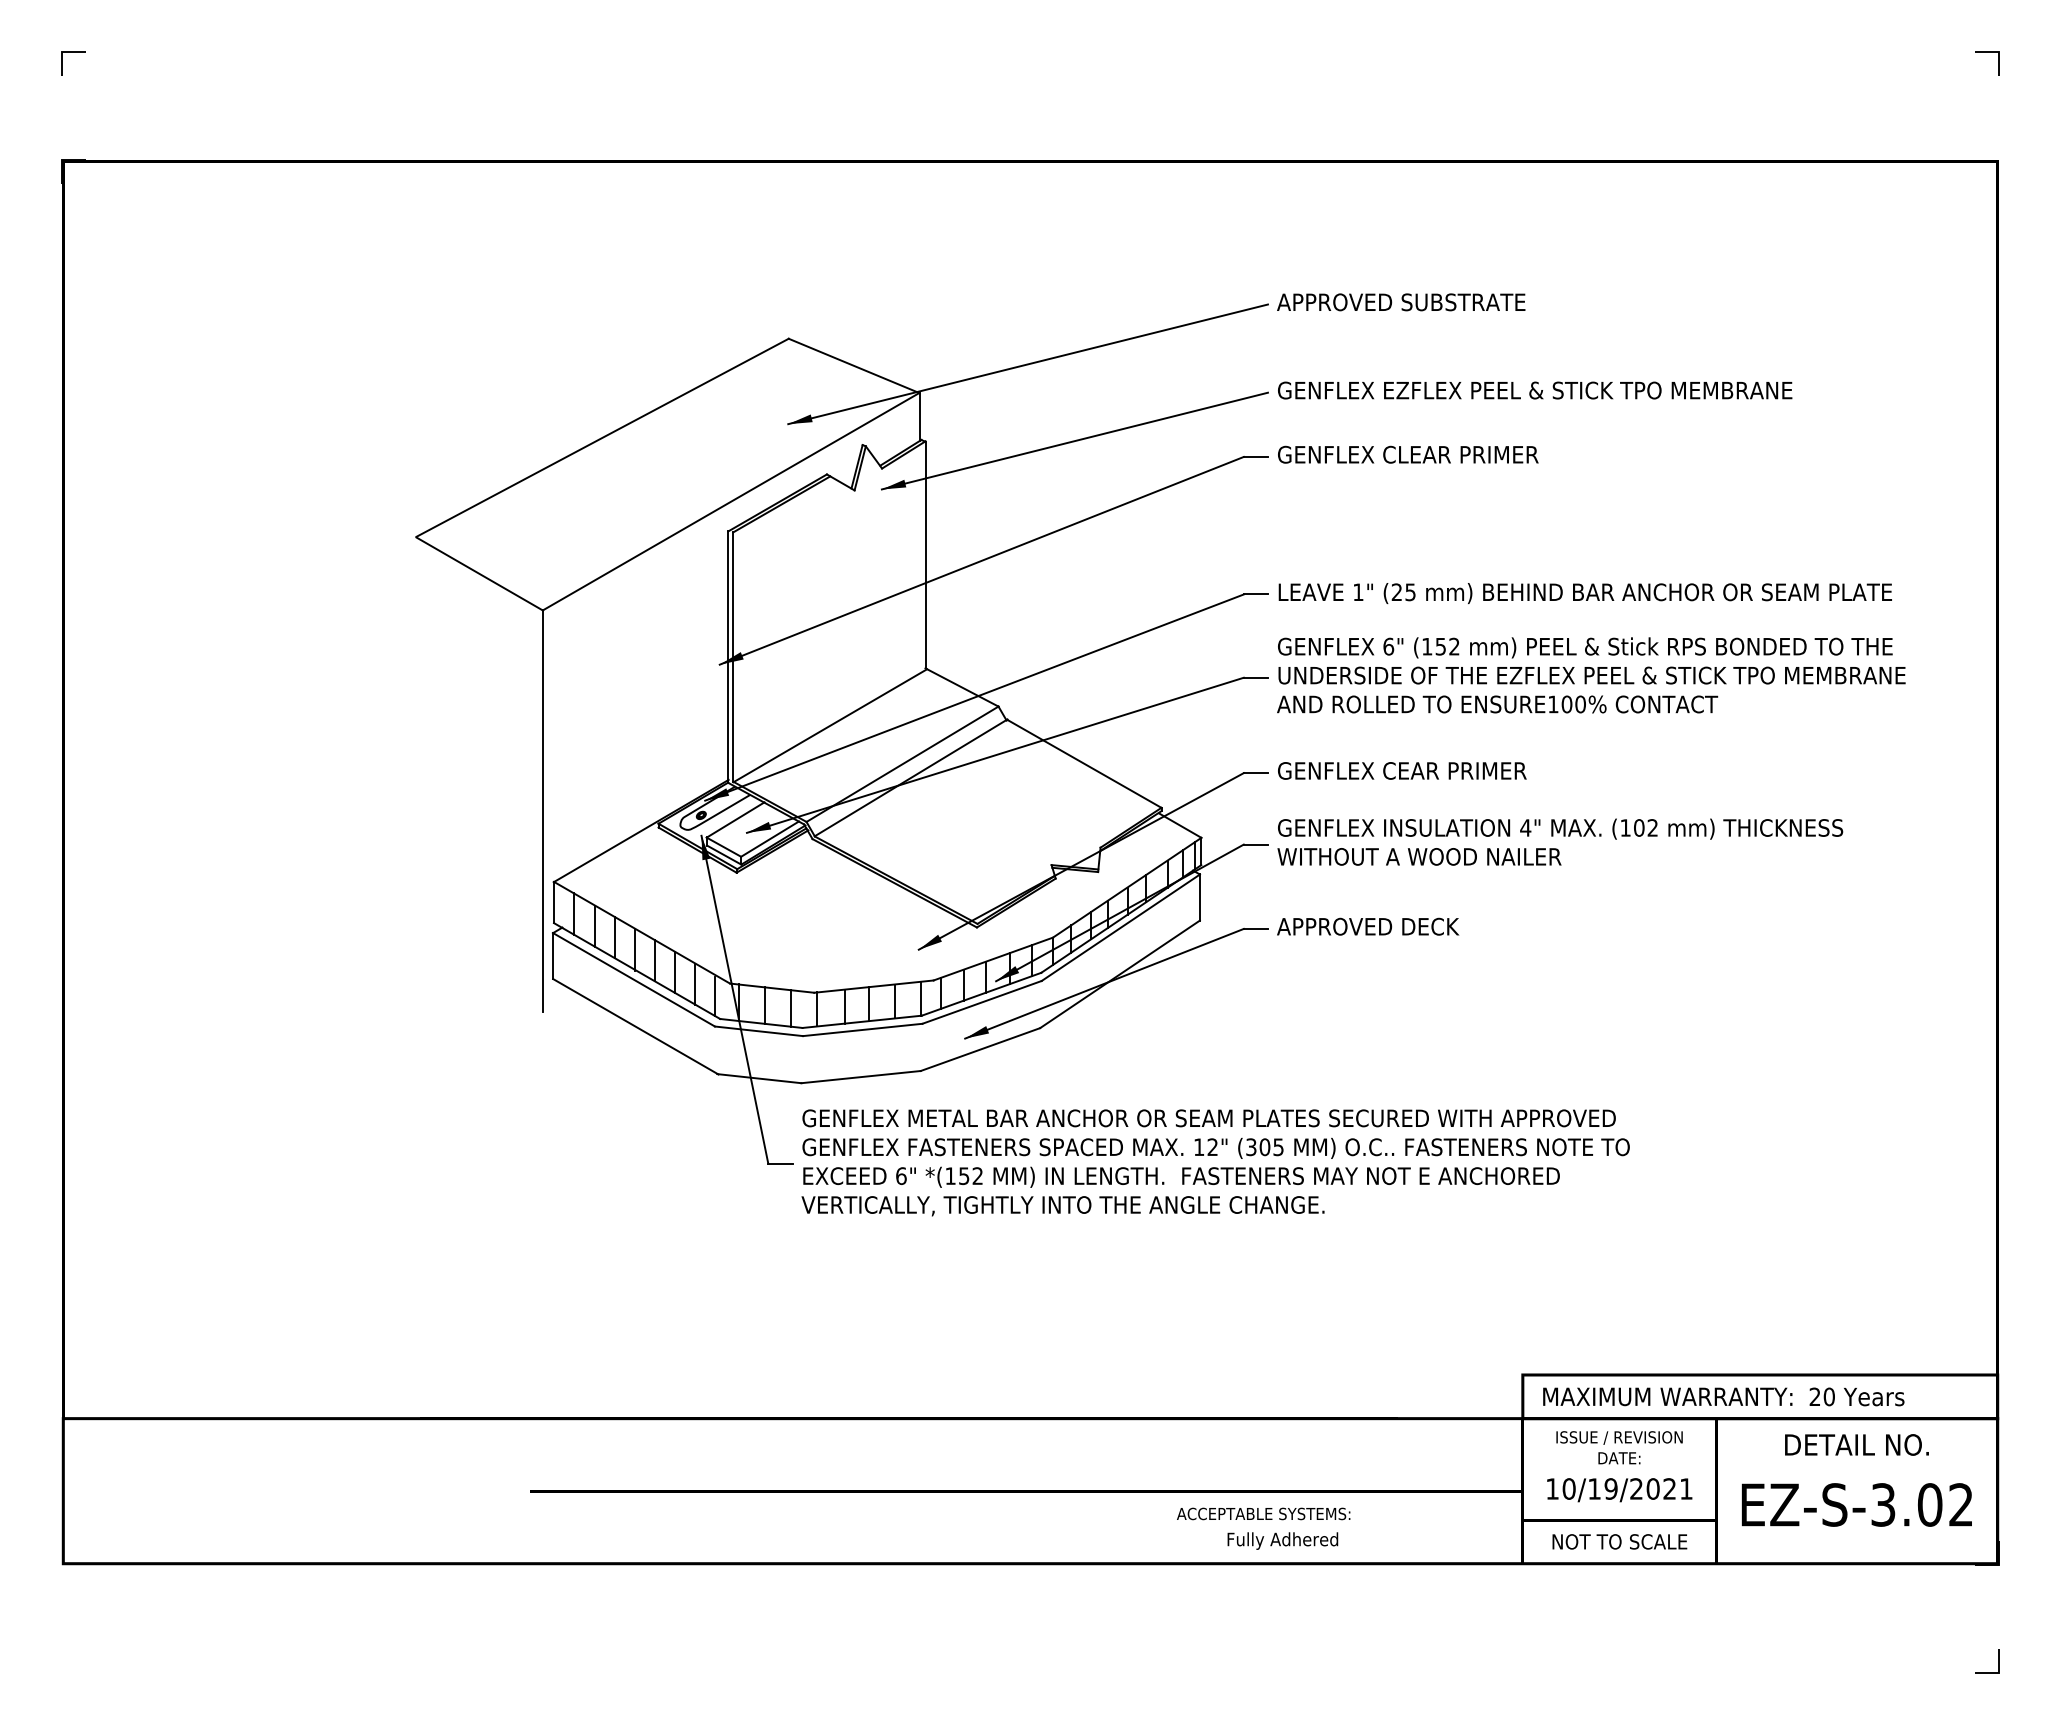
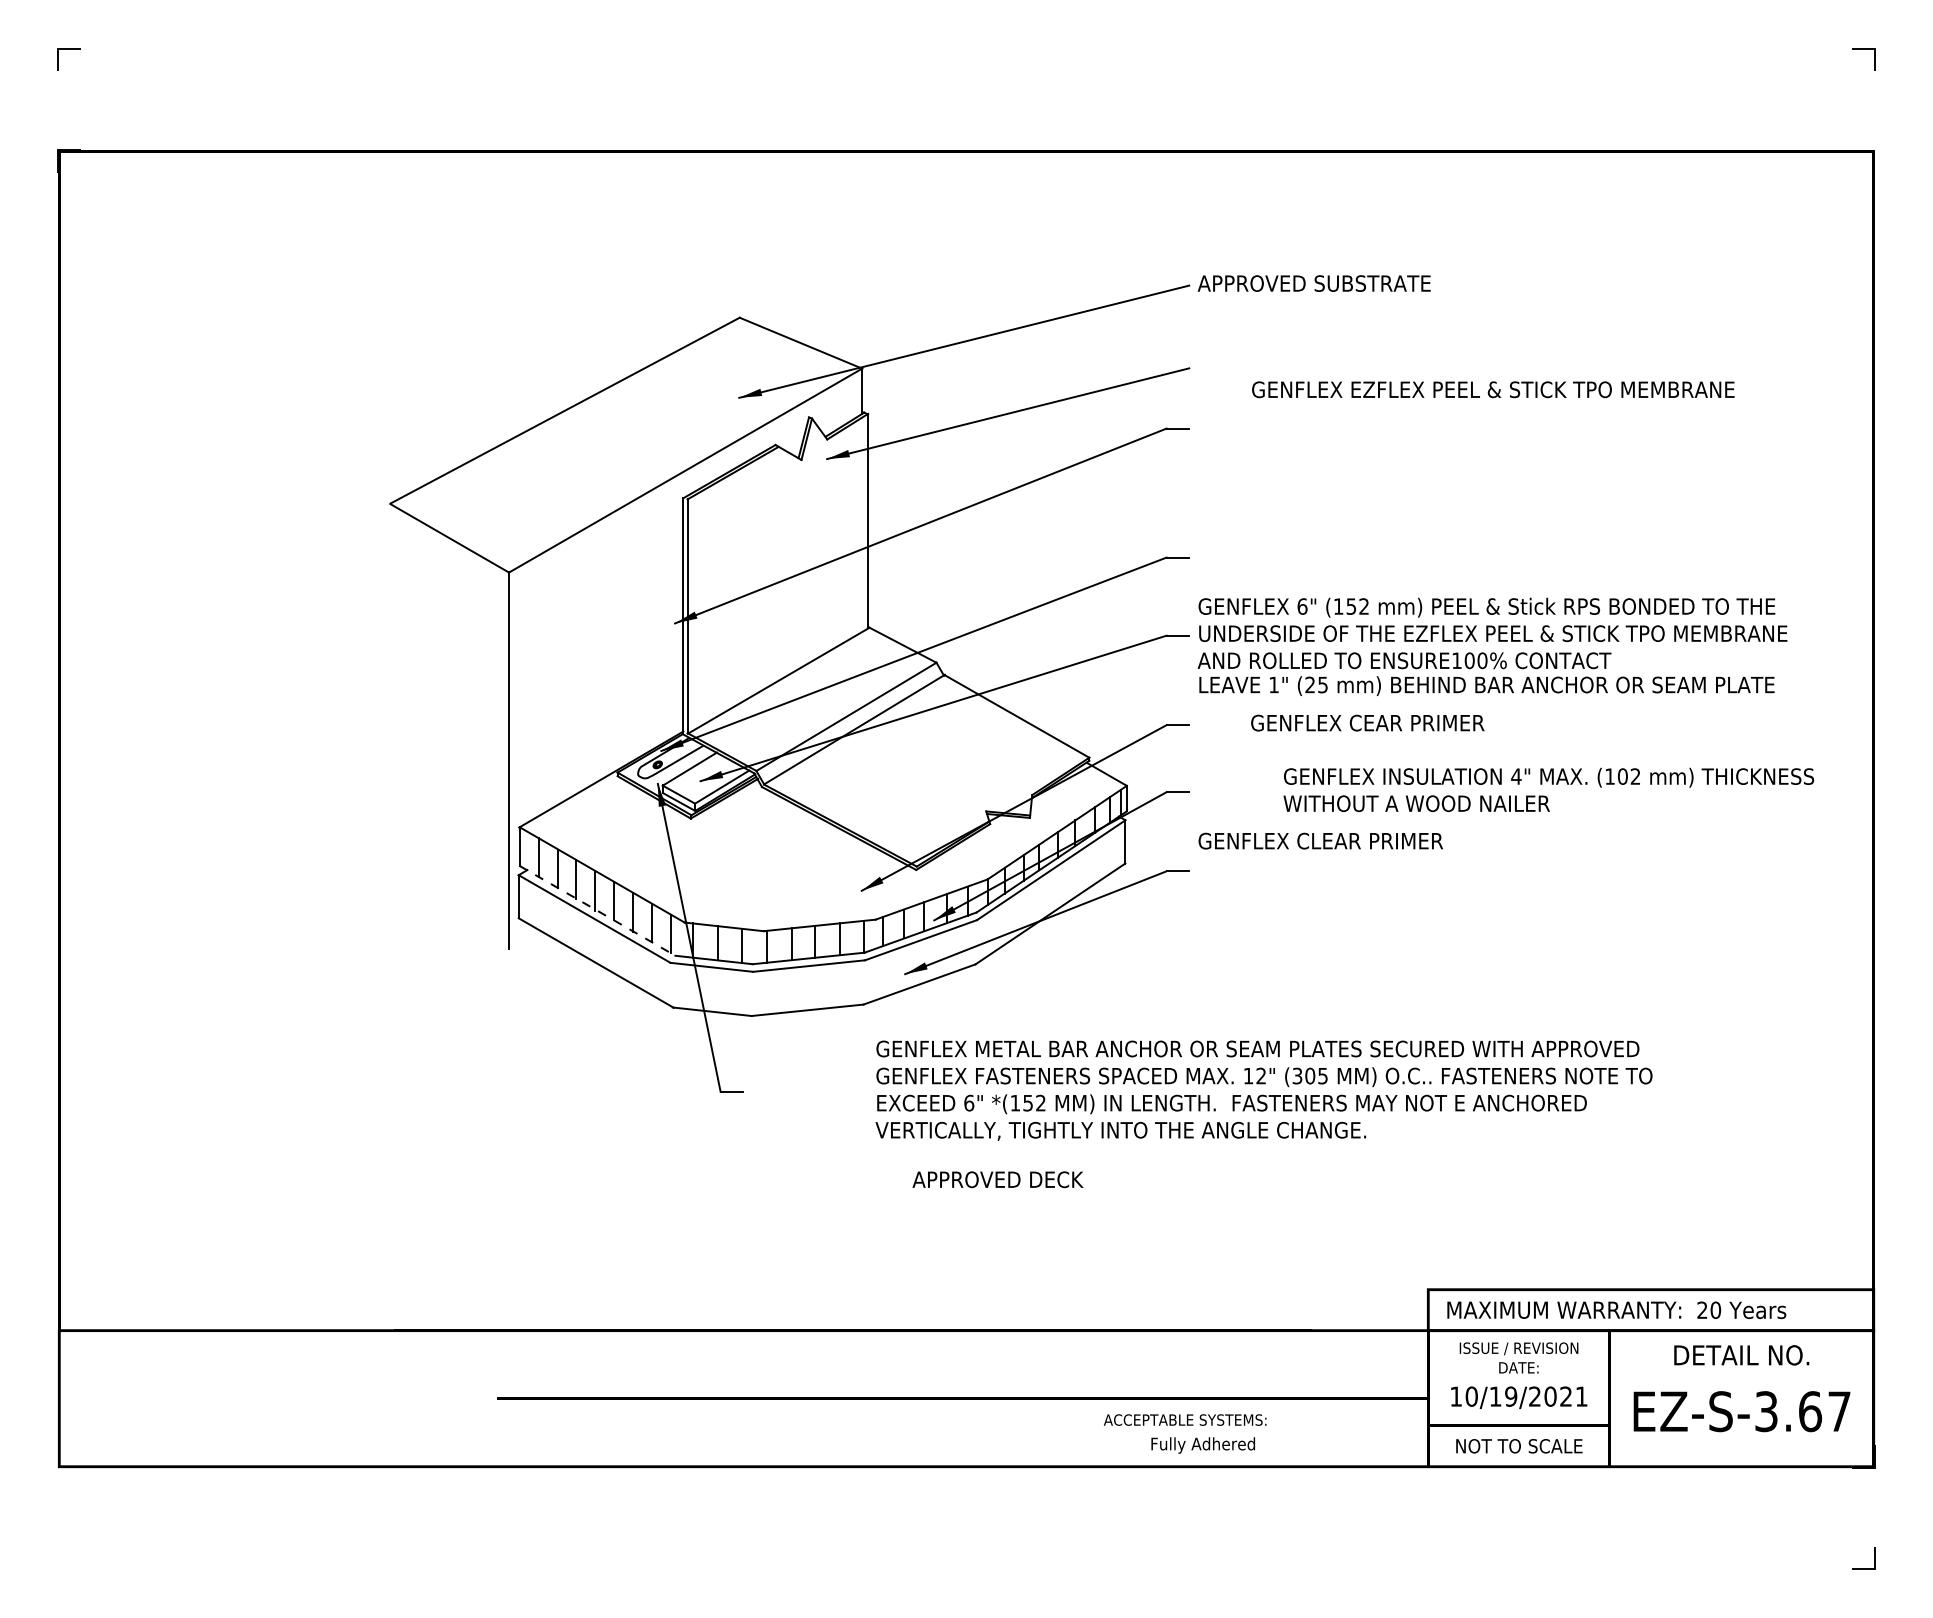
text: (1535, 390) -> (1493, 389), moved
text: (1408, 454) -> (1321, 840), moved
text: (1584, 593) -> (1486, 686), moved
text: (1402, 770) -> (1367, 722), moved
text: (1560, 841) -> (1548, 789), moved
text: (1368, 926) -> (998, 1179), moved
line: (637, 971) -> (597, 911), solid -> dashed
text: (1215, 1162) -> (1263, 1090), moved
text: (1944, 1504) -> (1823, 1411), EZ-S-3.02 -> EZ-S-3.67

